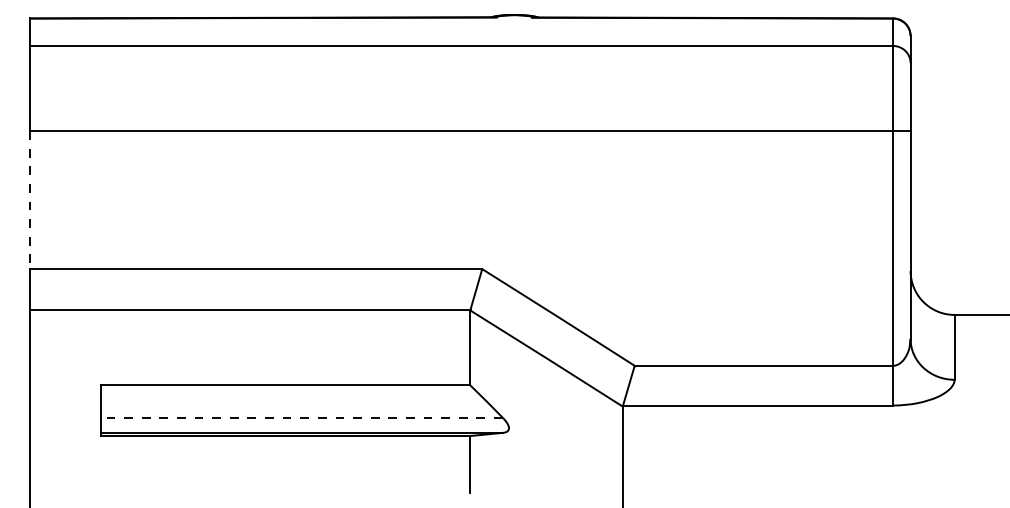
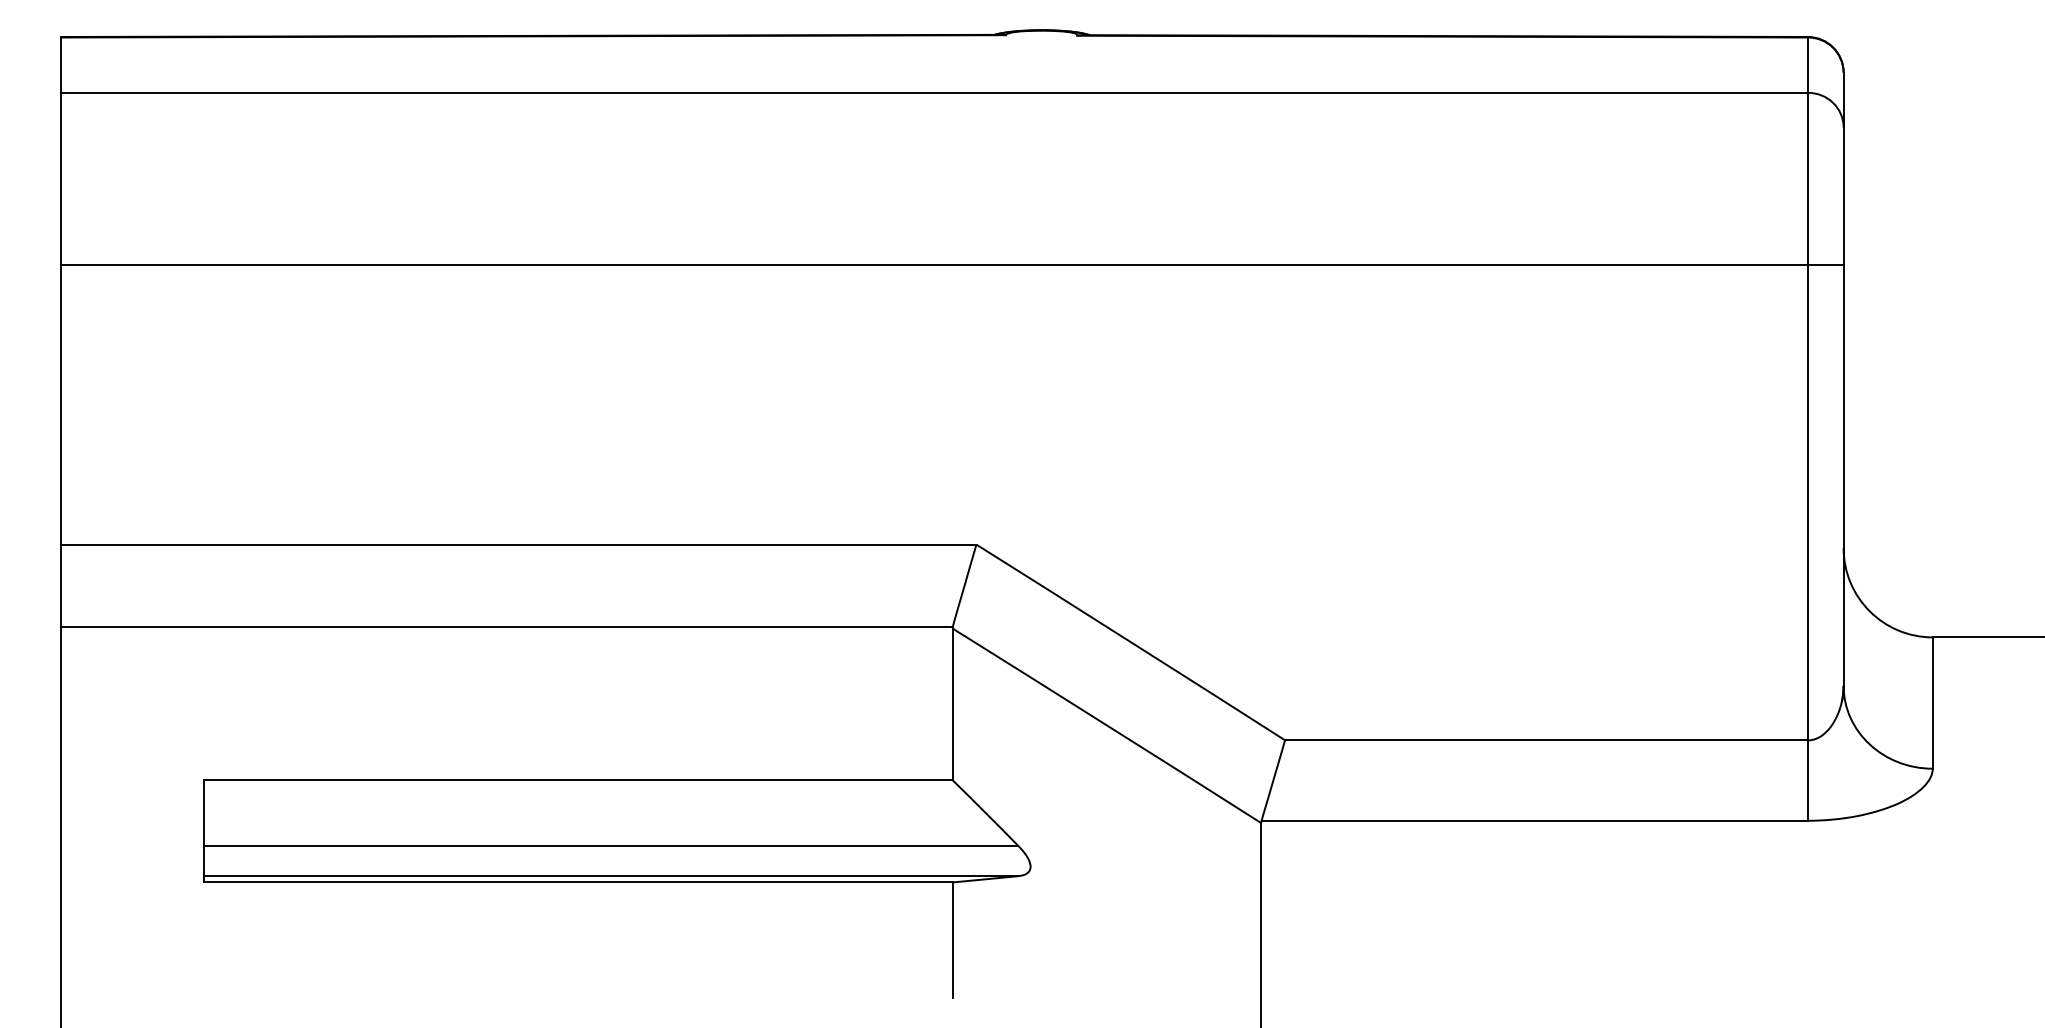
line: (30, 200) -> (61, 405), dashed -> solid
line: (301, 417) -> (610, 845), dashed -> solid

